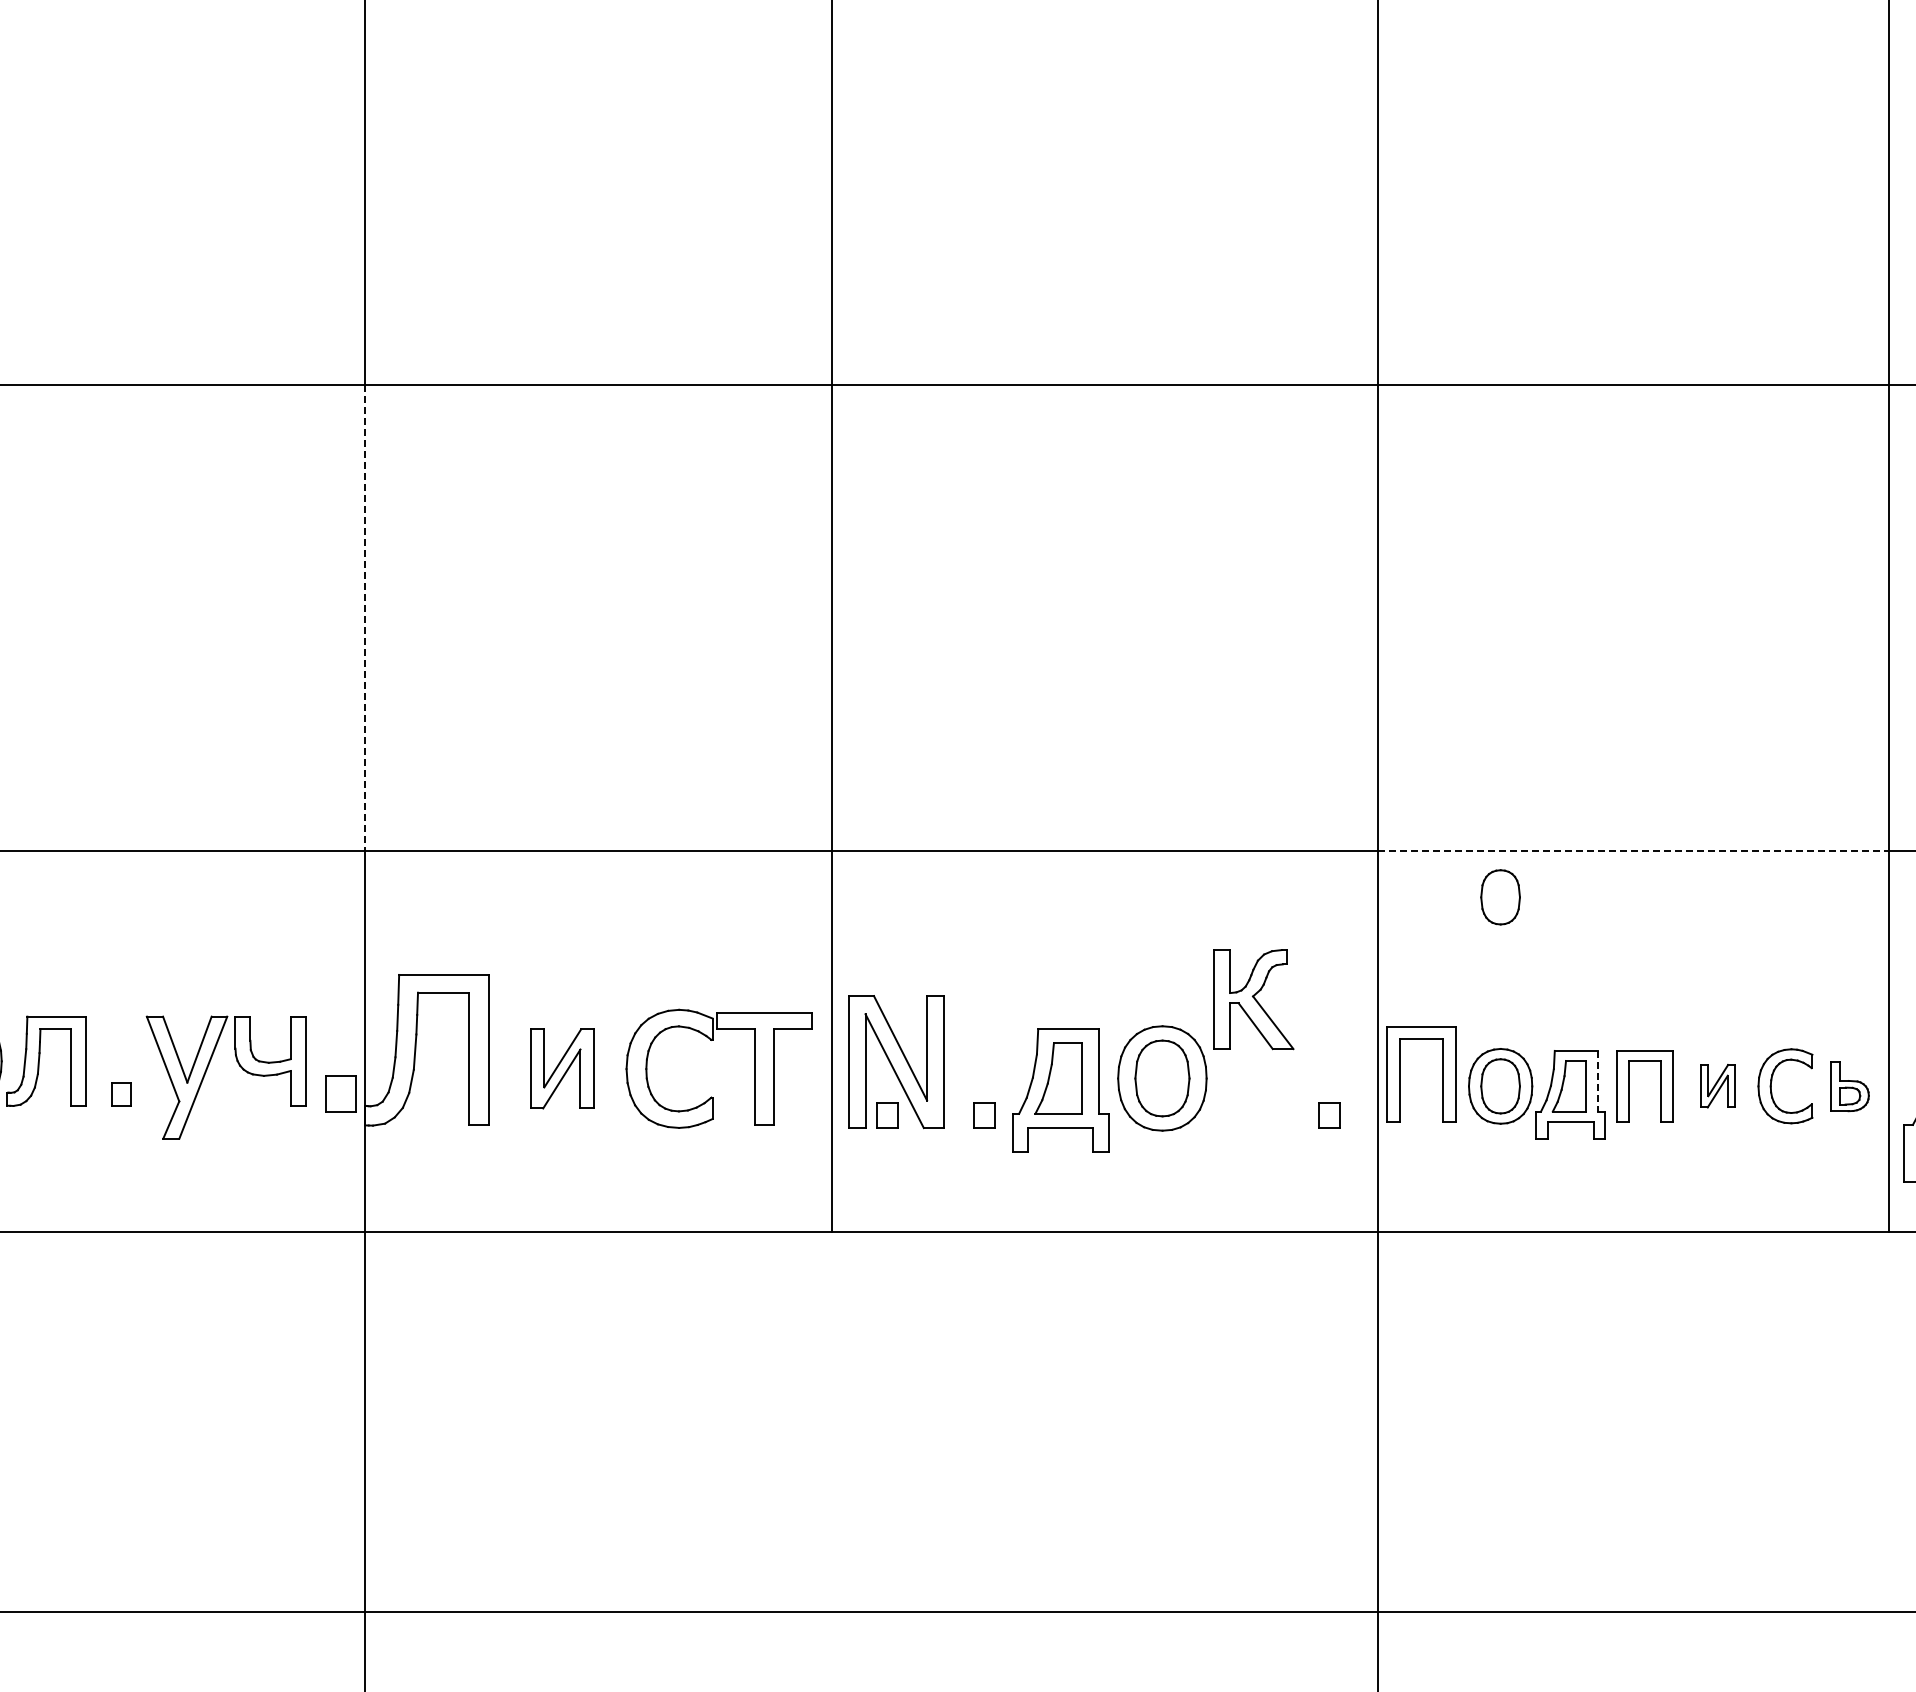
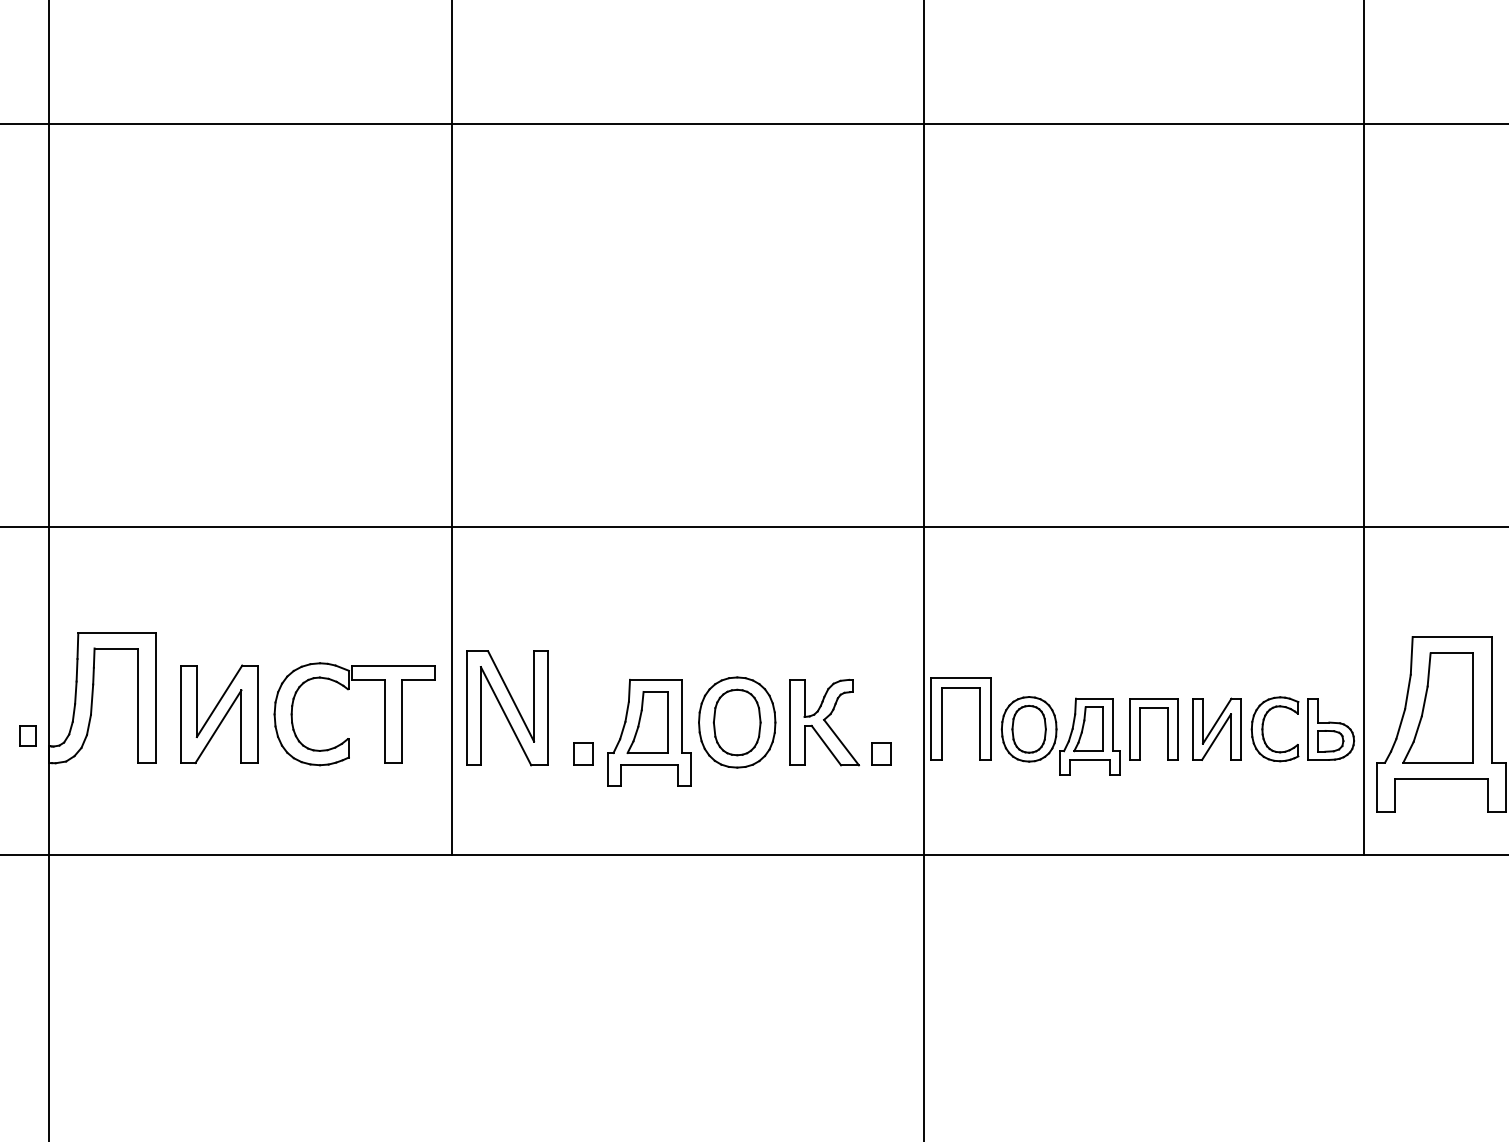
line: (365, 618) -> (49, 325), dashed -> solid
line: (1634, 851) -> (1144, 526), dashed -> solid
part: (1500, 897) -> (1029, 566), removed
part: (1253, 999) -> (824, 722), moved
part: (562, 1068) -> (219, 713), size x1.43
line: (1598, 1081) -> (1113, 725), dashed -> solid
part: (1717, 1085) -> (1216, 728), size x1.67
part: (1849, 1086) -> (1330, 729), size x1.43
part: (341, 1094) -> (28, 736), size x0.62
part: (887, 1115) -> (499, 754), removed

